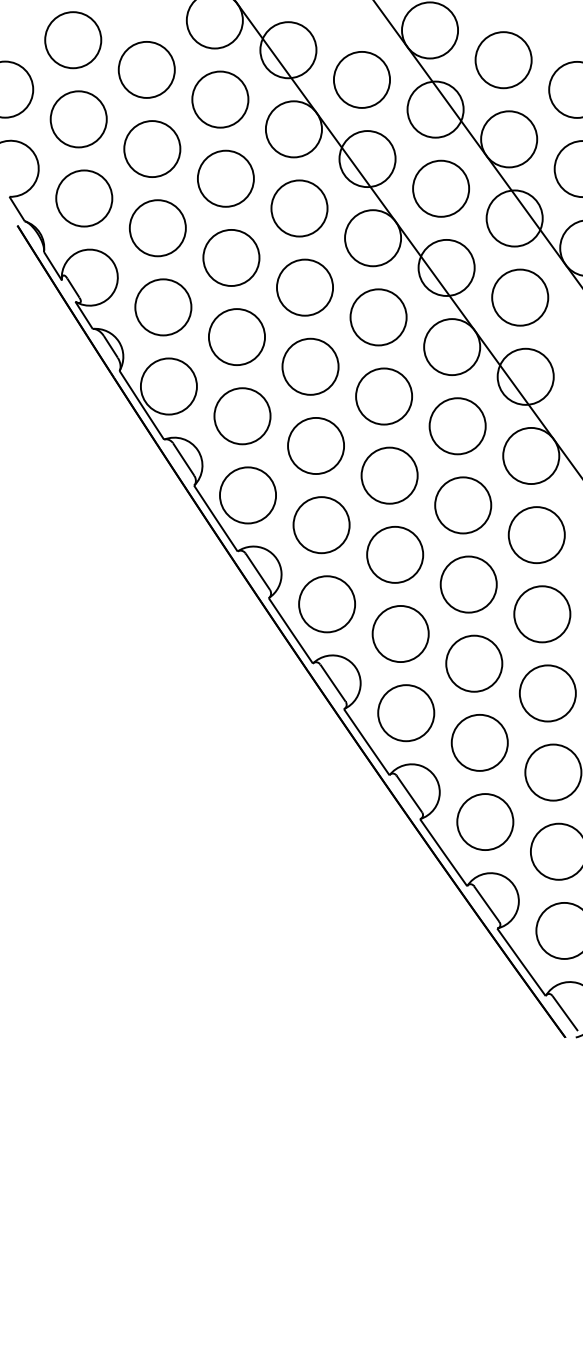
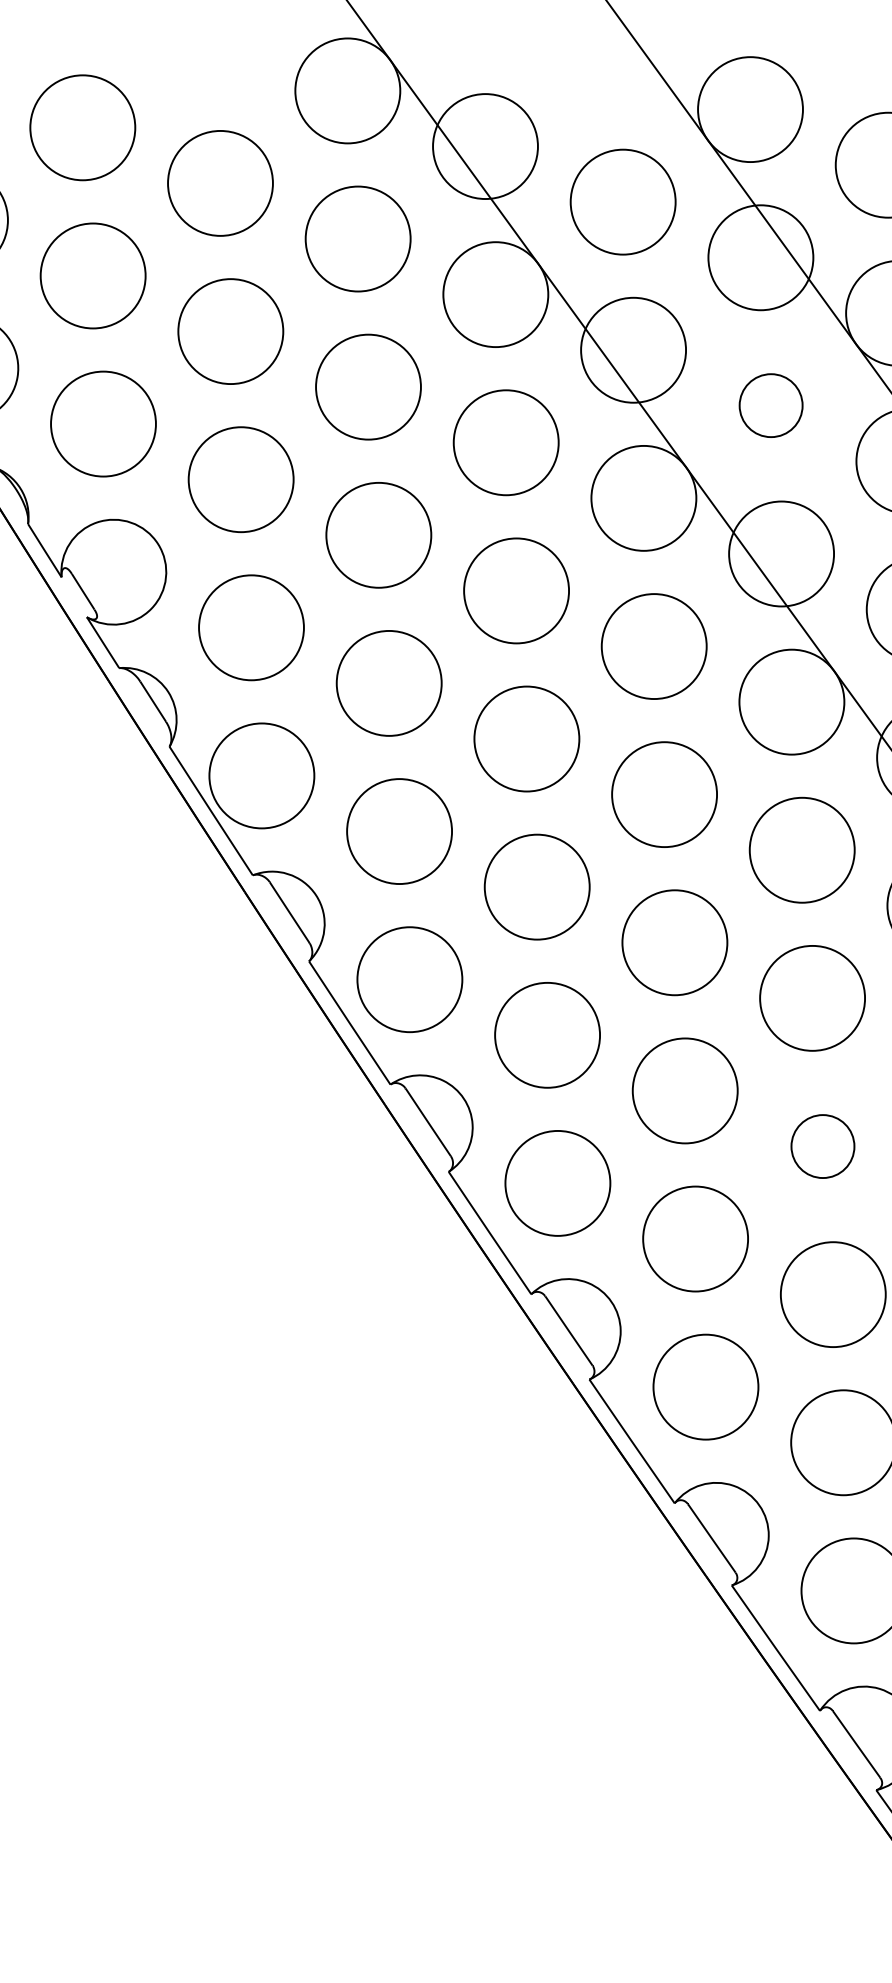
circle: (440, 188) -> (770, 405), size x0.6
circle: (468, 584) -> (822, 1146), size x0.6

